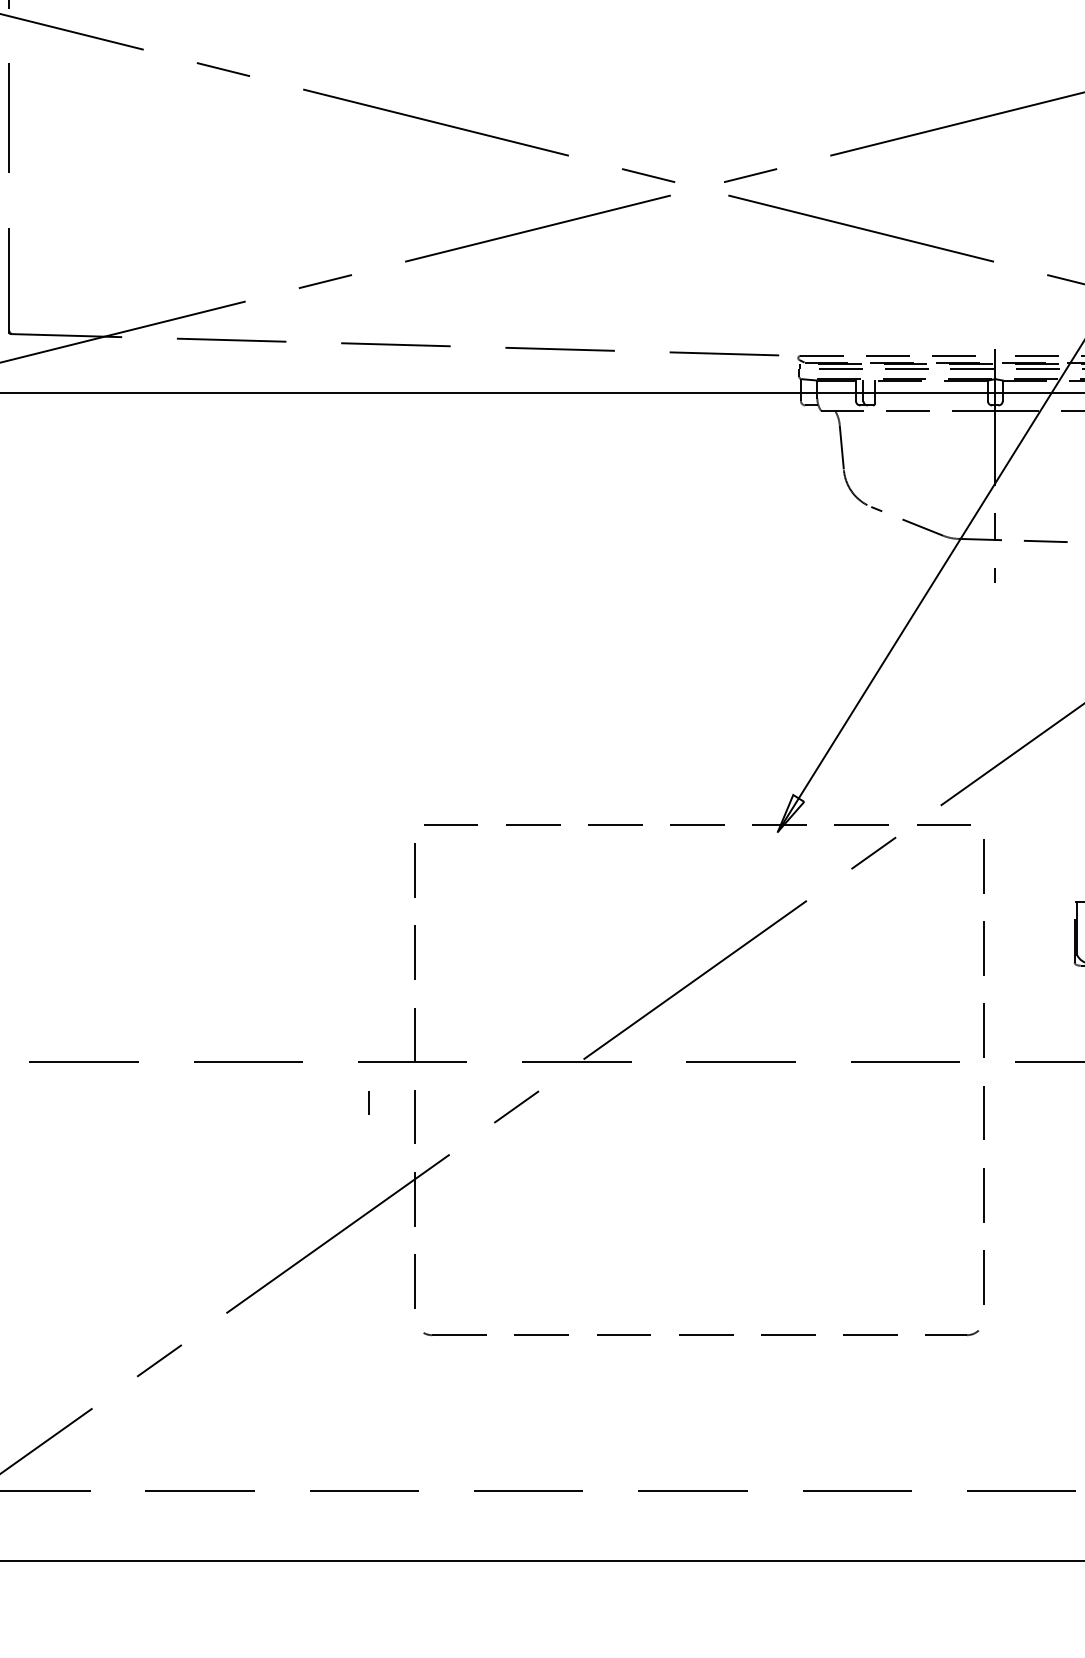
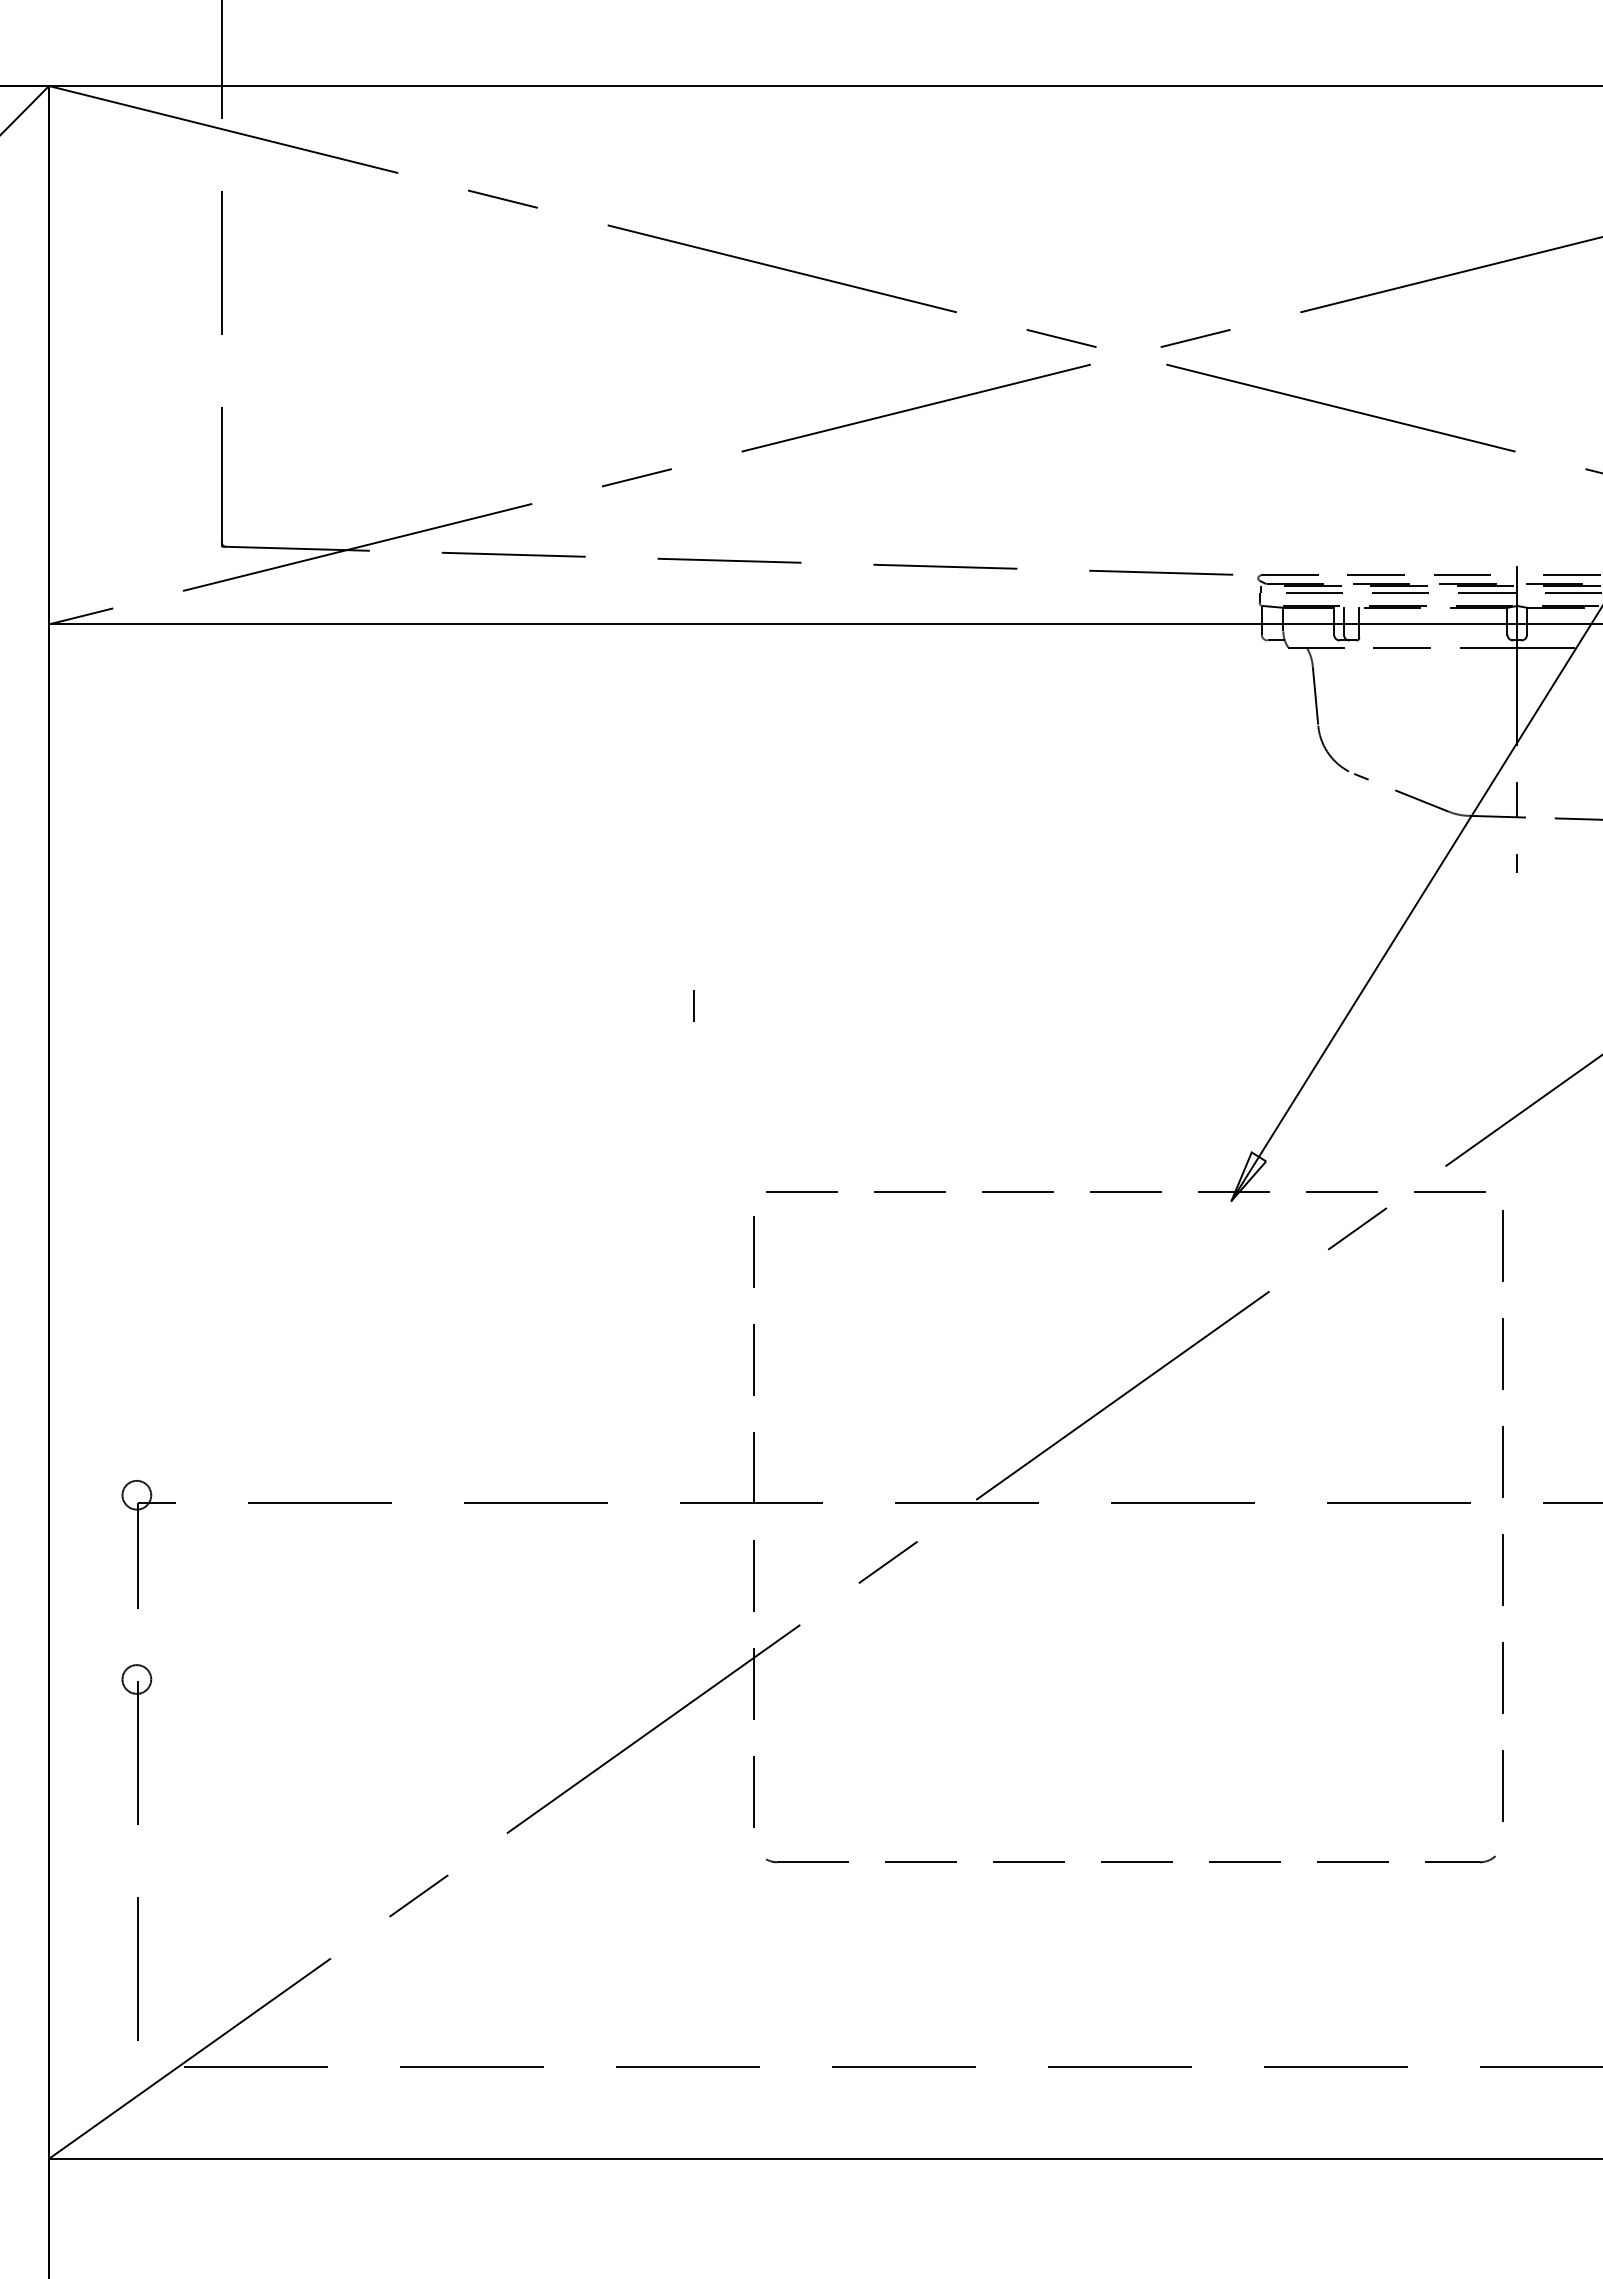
line: (368, 1102) -> (693, 1005), moved

